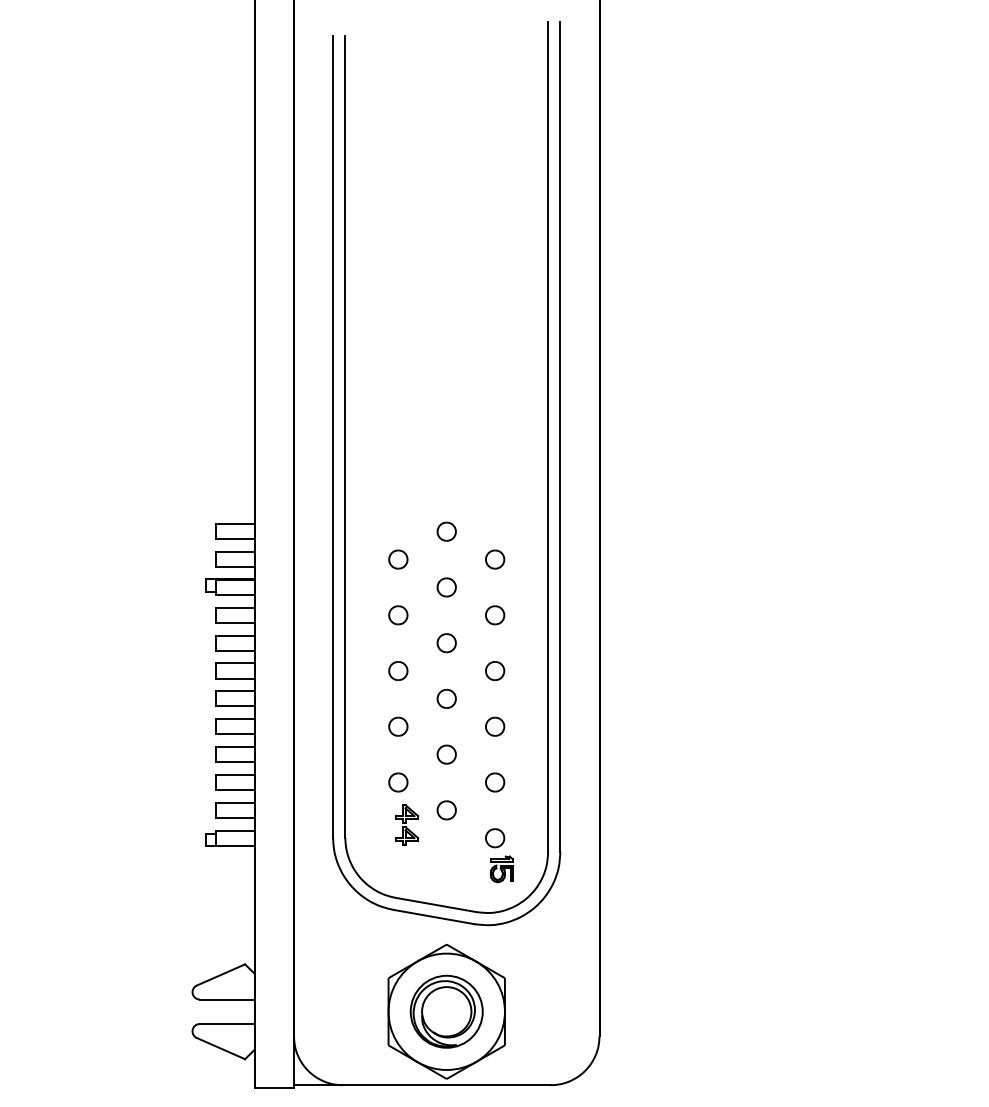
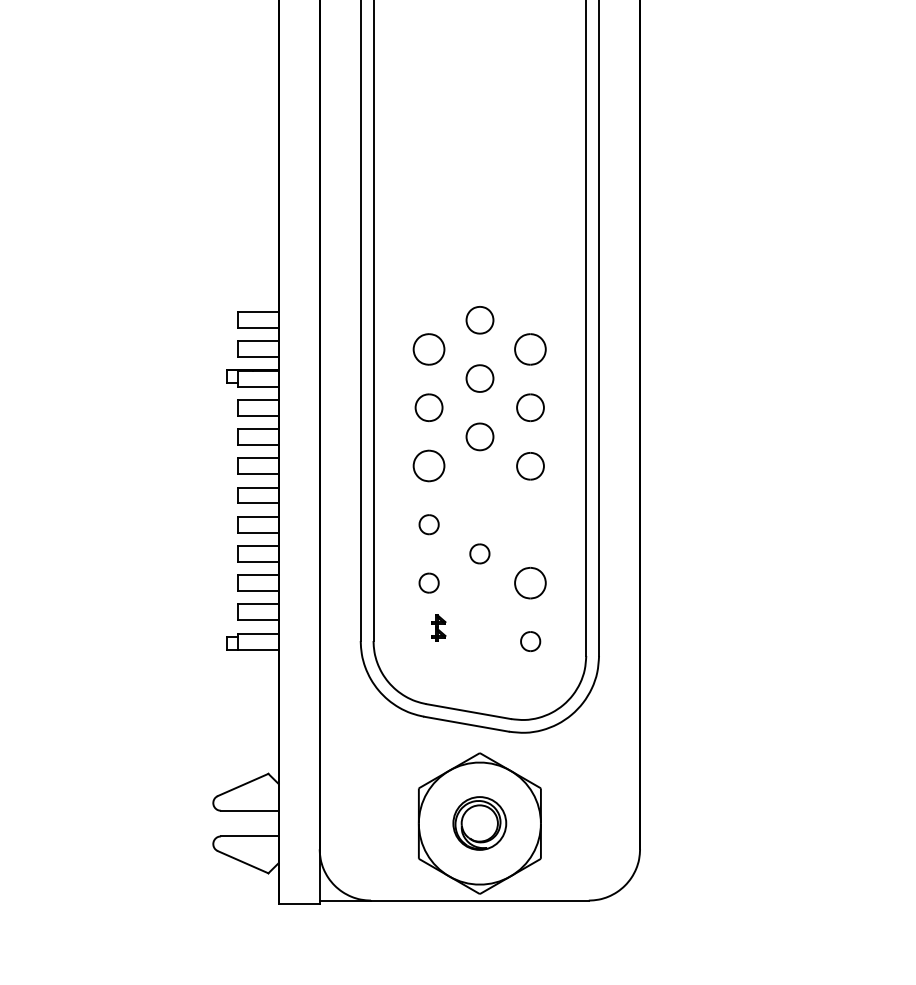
part: (446, 531) -> (479, 319), size x1.4
part: (398, 559) -> (429, 349), size x1.6
part: (495, 559) -> (531, 349), size x1.6
part: (446, 587) -> (479, 378), size x1.4
part: (398, 615) -> (429, 408), size x1.4
part: (495, 615) -> (531, 408), size x1.4
part: (446, 643) -> (479, 437), size x1.4
part: (495, 670) -> (531, 465), size x1.4
part: (398, 671) -> (429, 466), size x1.6
part: (446, 698) -> (479, 495), removed
part: (495, 726) -> (531, 524), removed
part: (495, 782) -> (531, 583), size x1.6
part: (446, 810) -> (479, 612), removed
part: (407, 824) -> (438, 627), size x0.6
part: (501, 869) -> (537, 674), removed
part: (446, 1011) -> (479, 823), size x0.7

